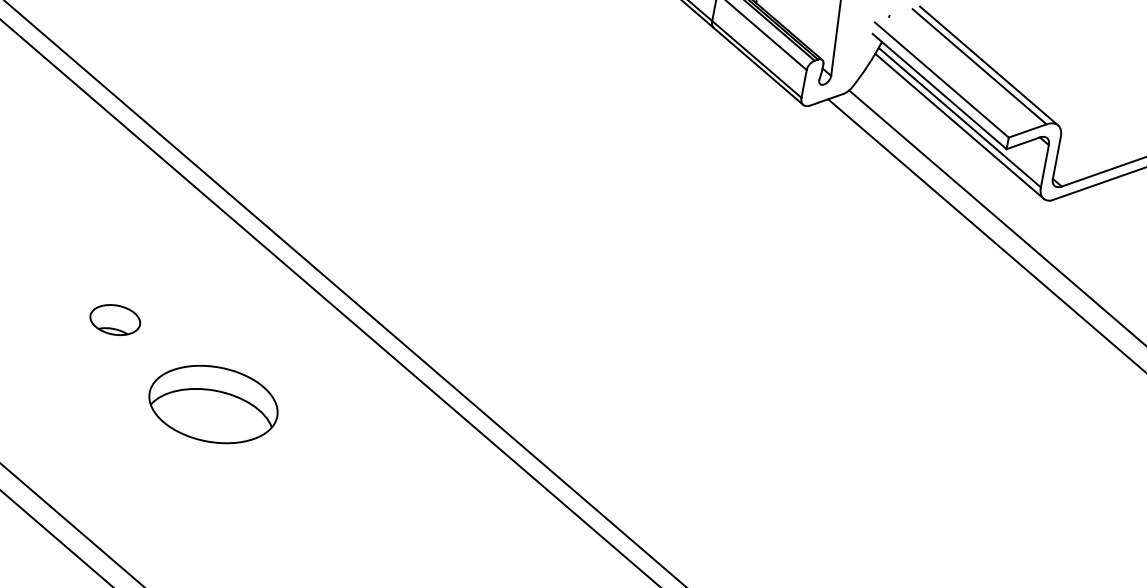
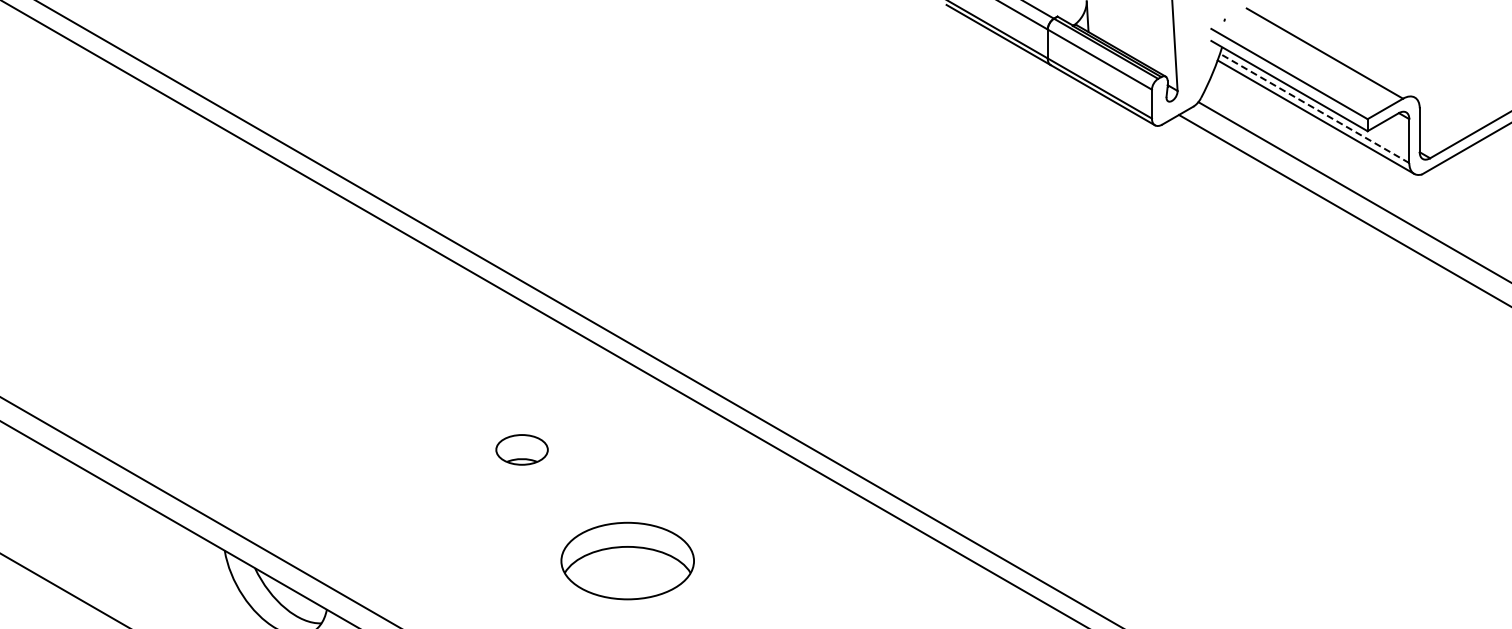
line: (988, 65) -> (1333, 50), removed
line: (959, 117) -> (1314, 108), solid -> dashed
part: (114, 319) -> (521, 449), moved
part: (213, 403) -> (627, 560), moved

